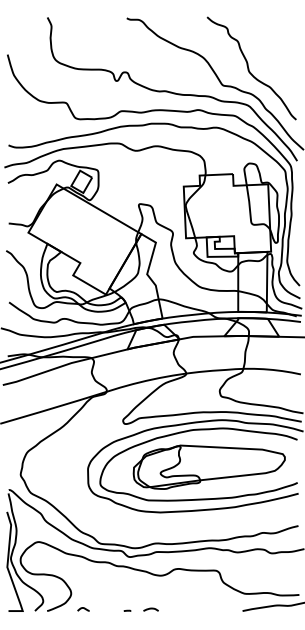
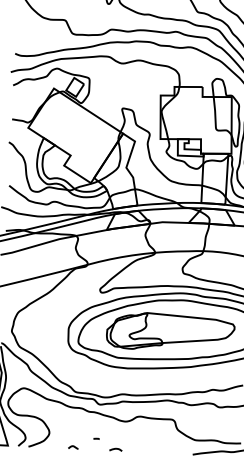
curve: (83, 608) -> (73, 446), moved
line: (127, 610) -> (96, 438), moved

